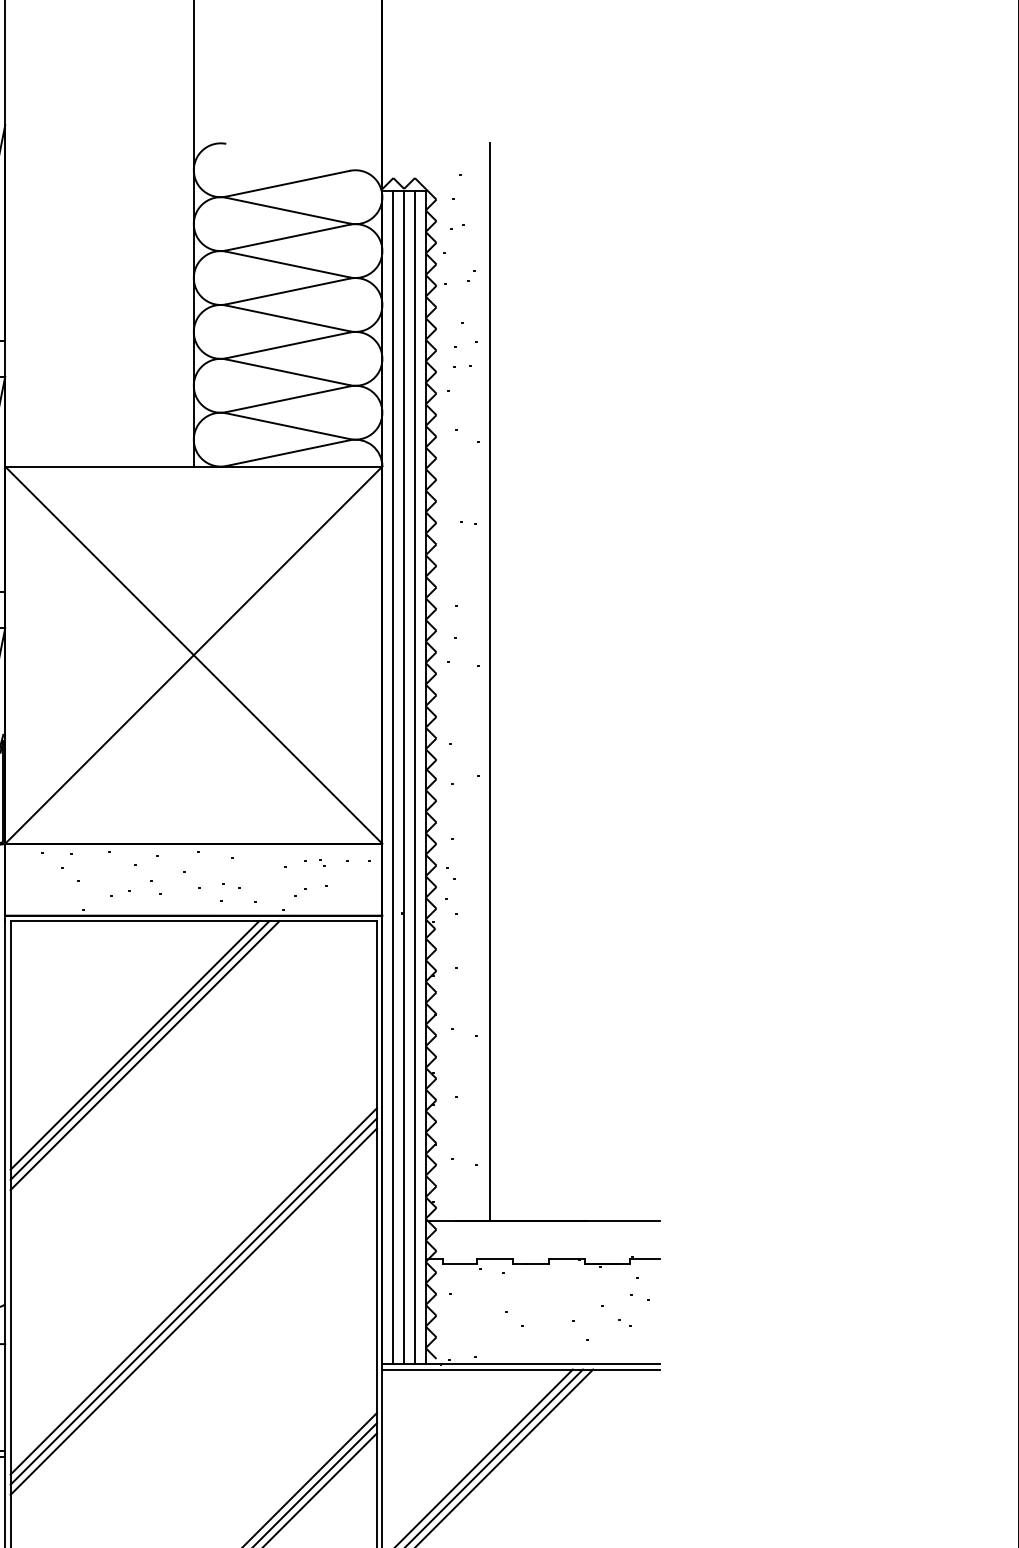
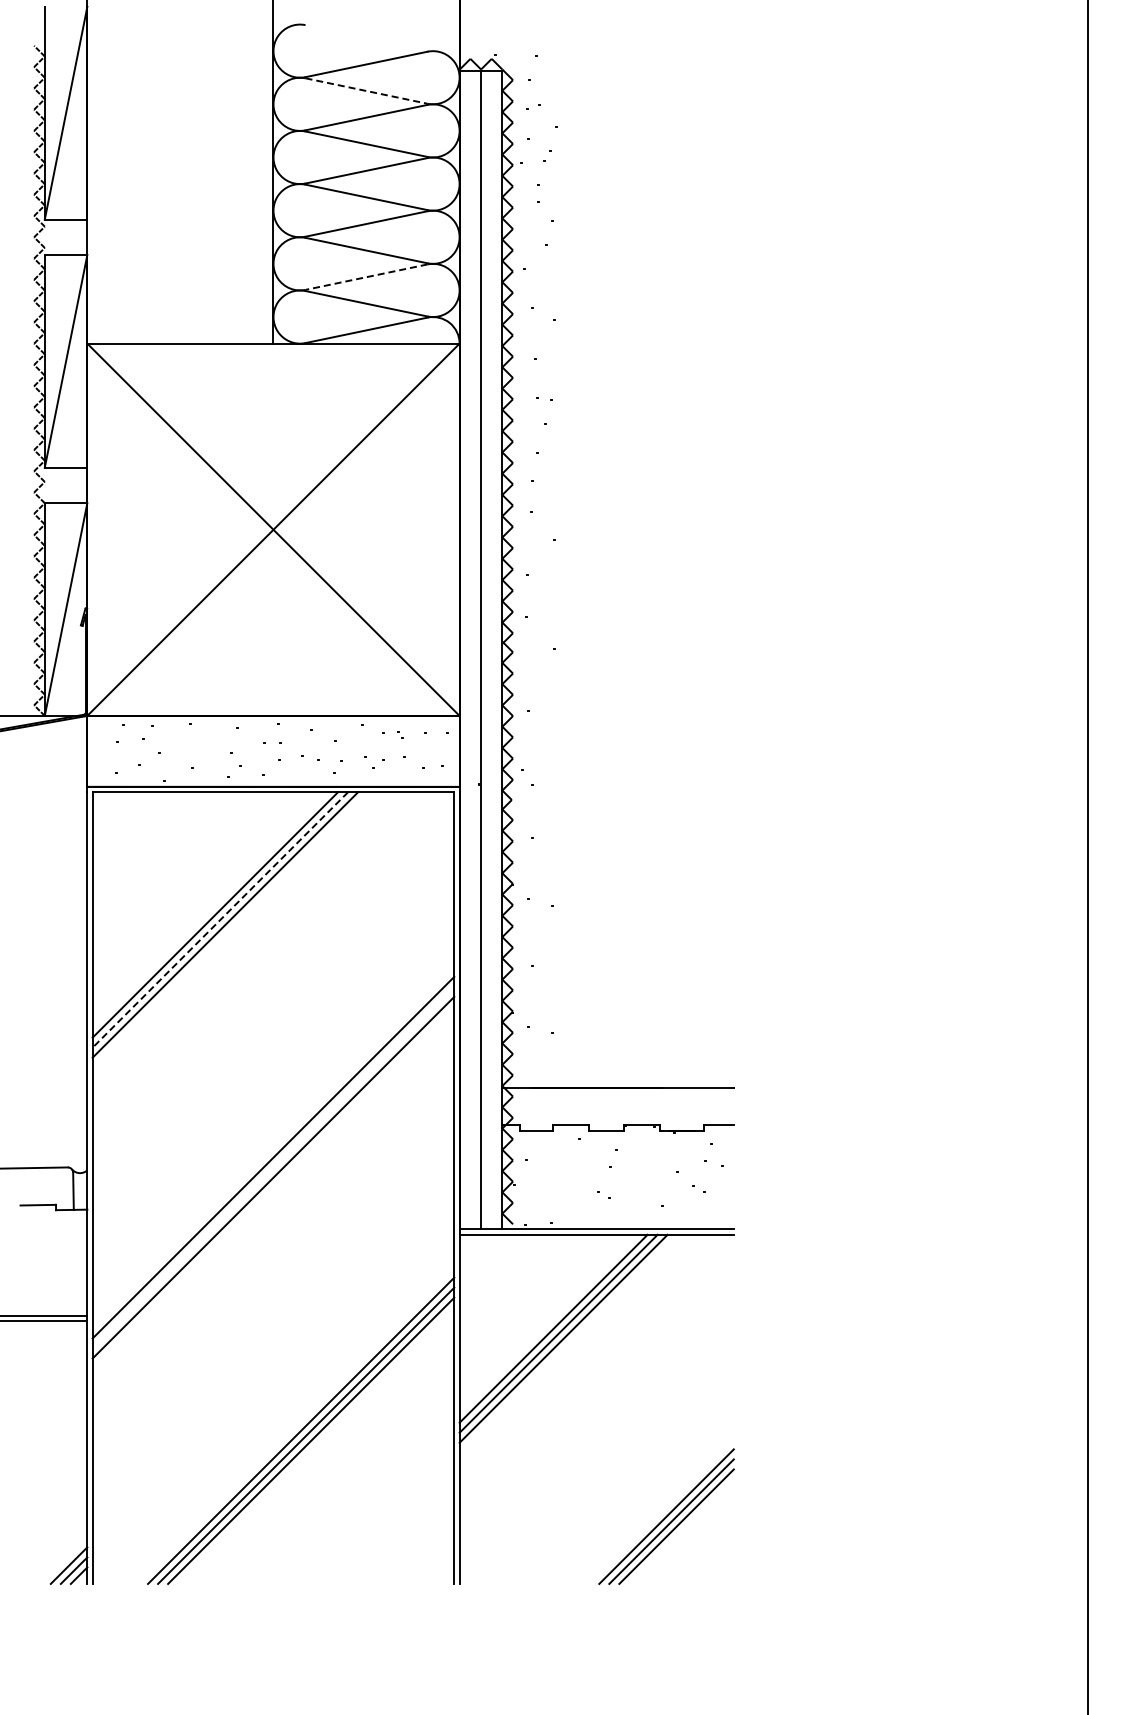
line: (289, 211) -> (367, 91), solid -> dashed
line: (288, 399) -> (366, 277), solid -> dashed
line: (489, 682) -> (565, 556), removed
line: (393, 777) -> (470, 650), removed
line: (414, 777) -> (491, 650), removed
line: (140, 1050) -> (220, 919), solid -> dashed
line: (193, 1301) -> (273, 1167), removed

